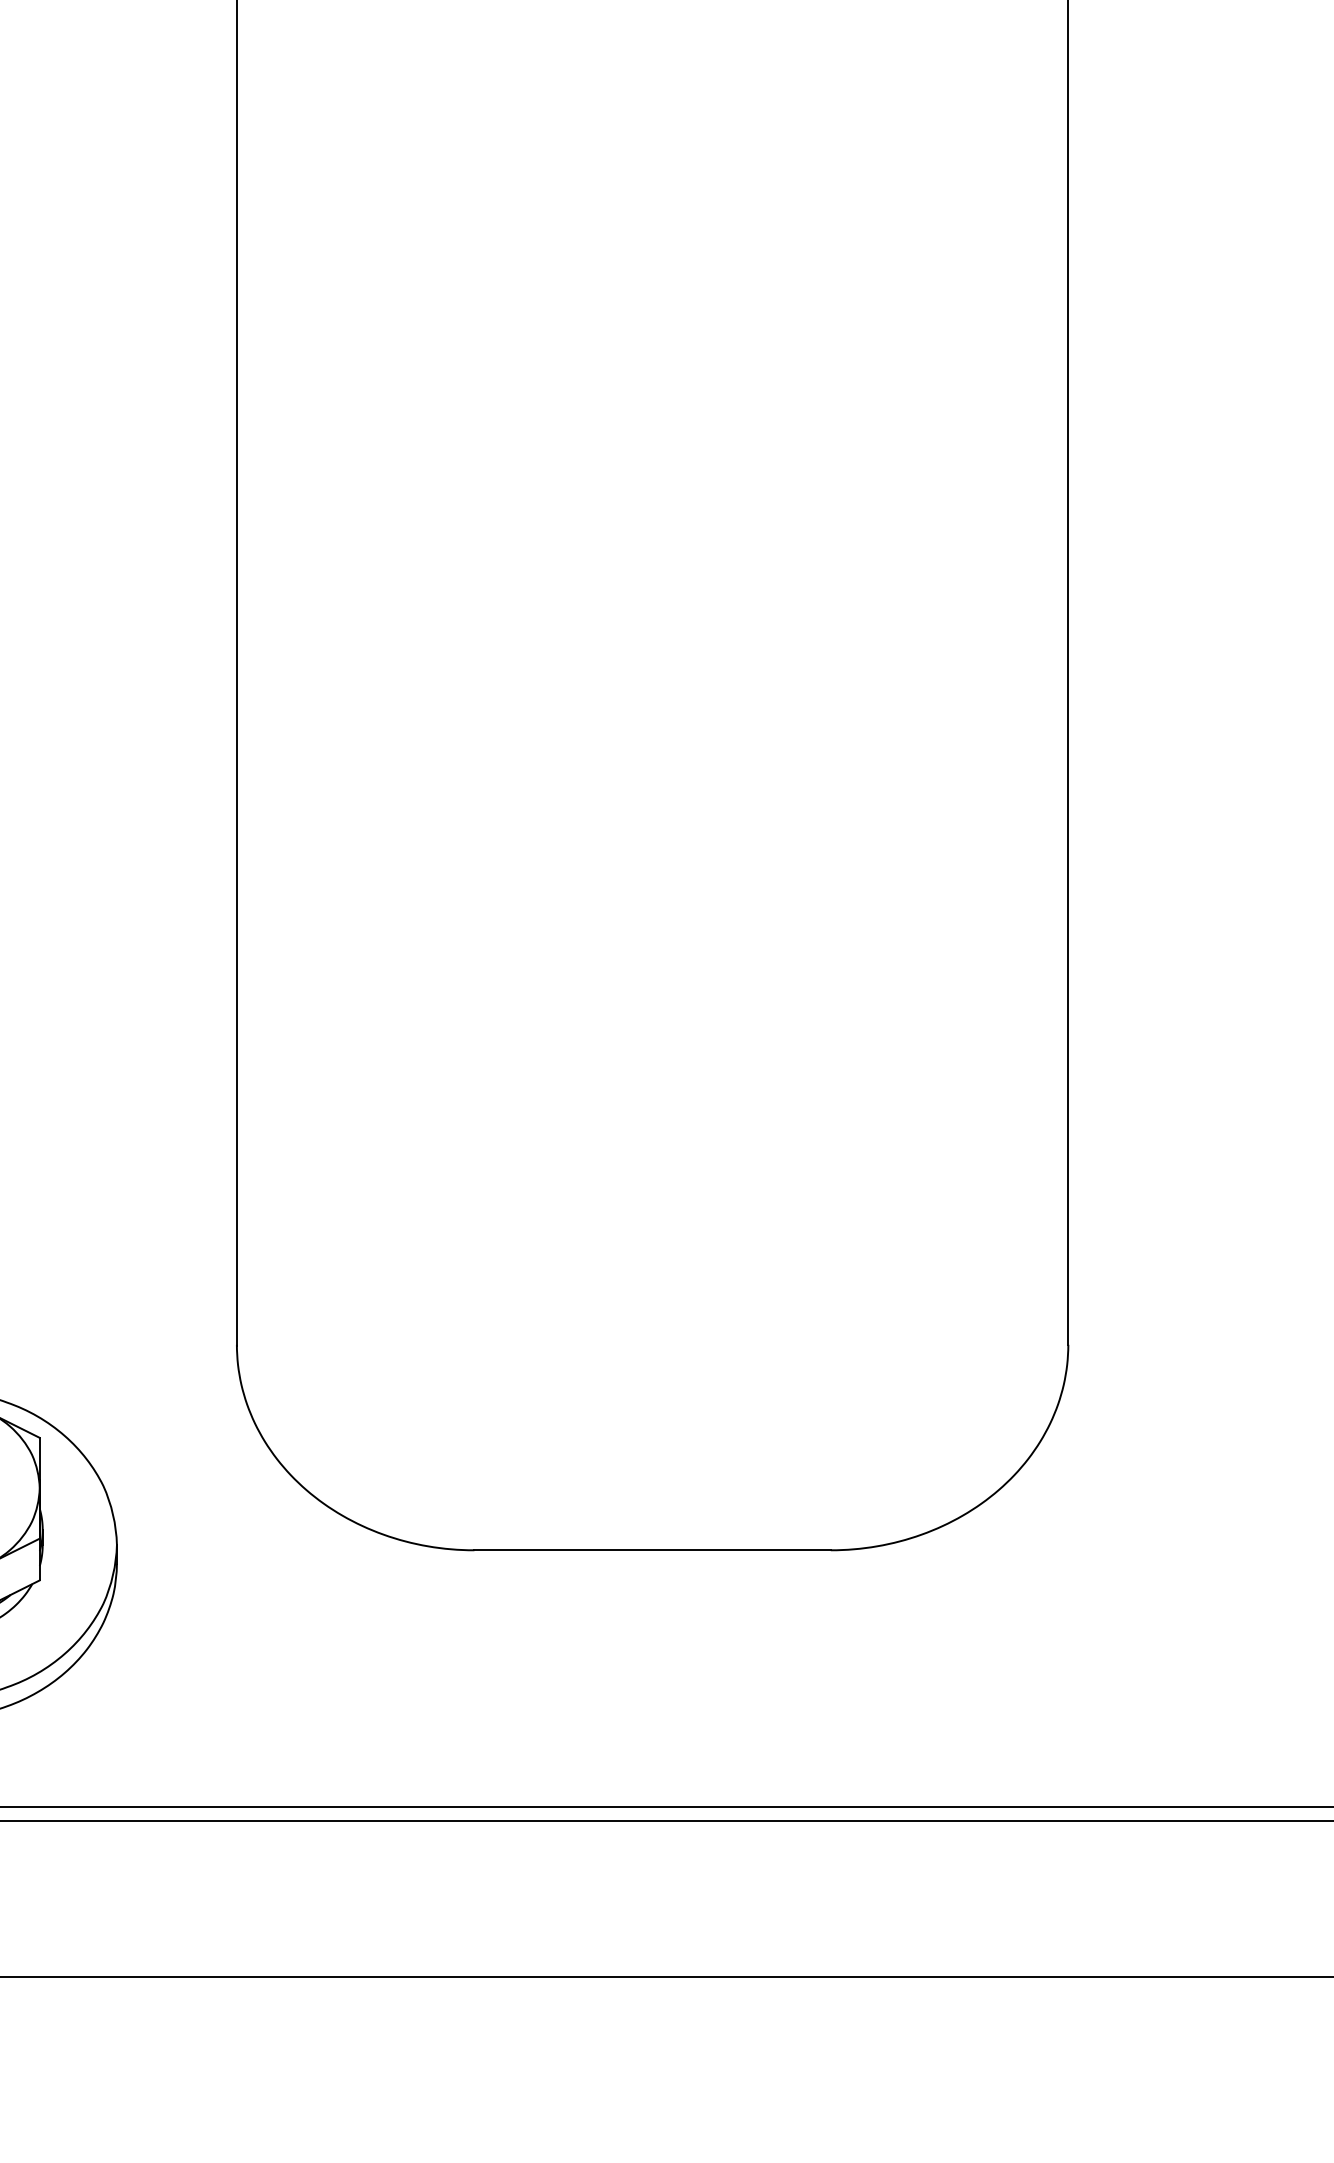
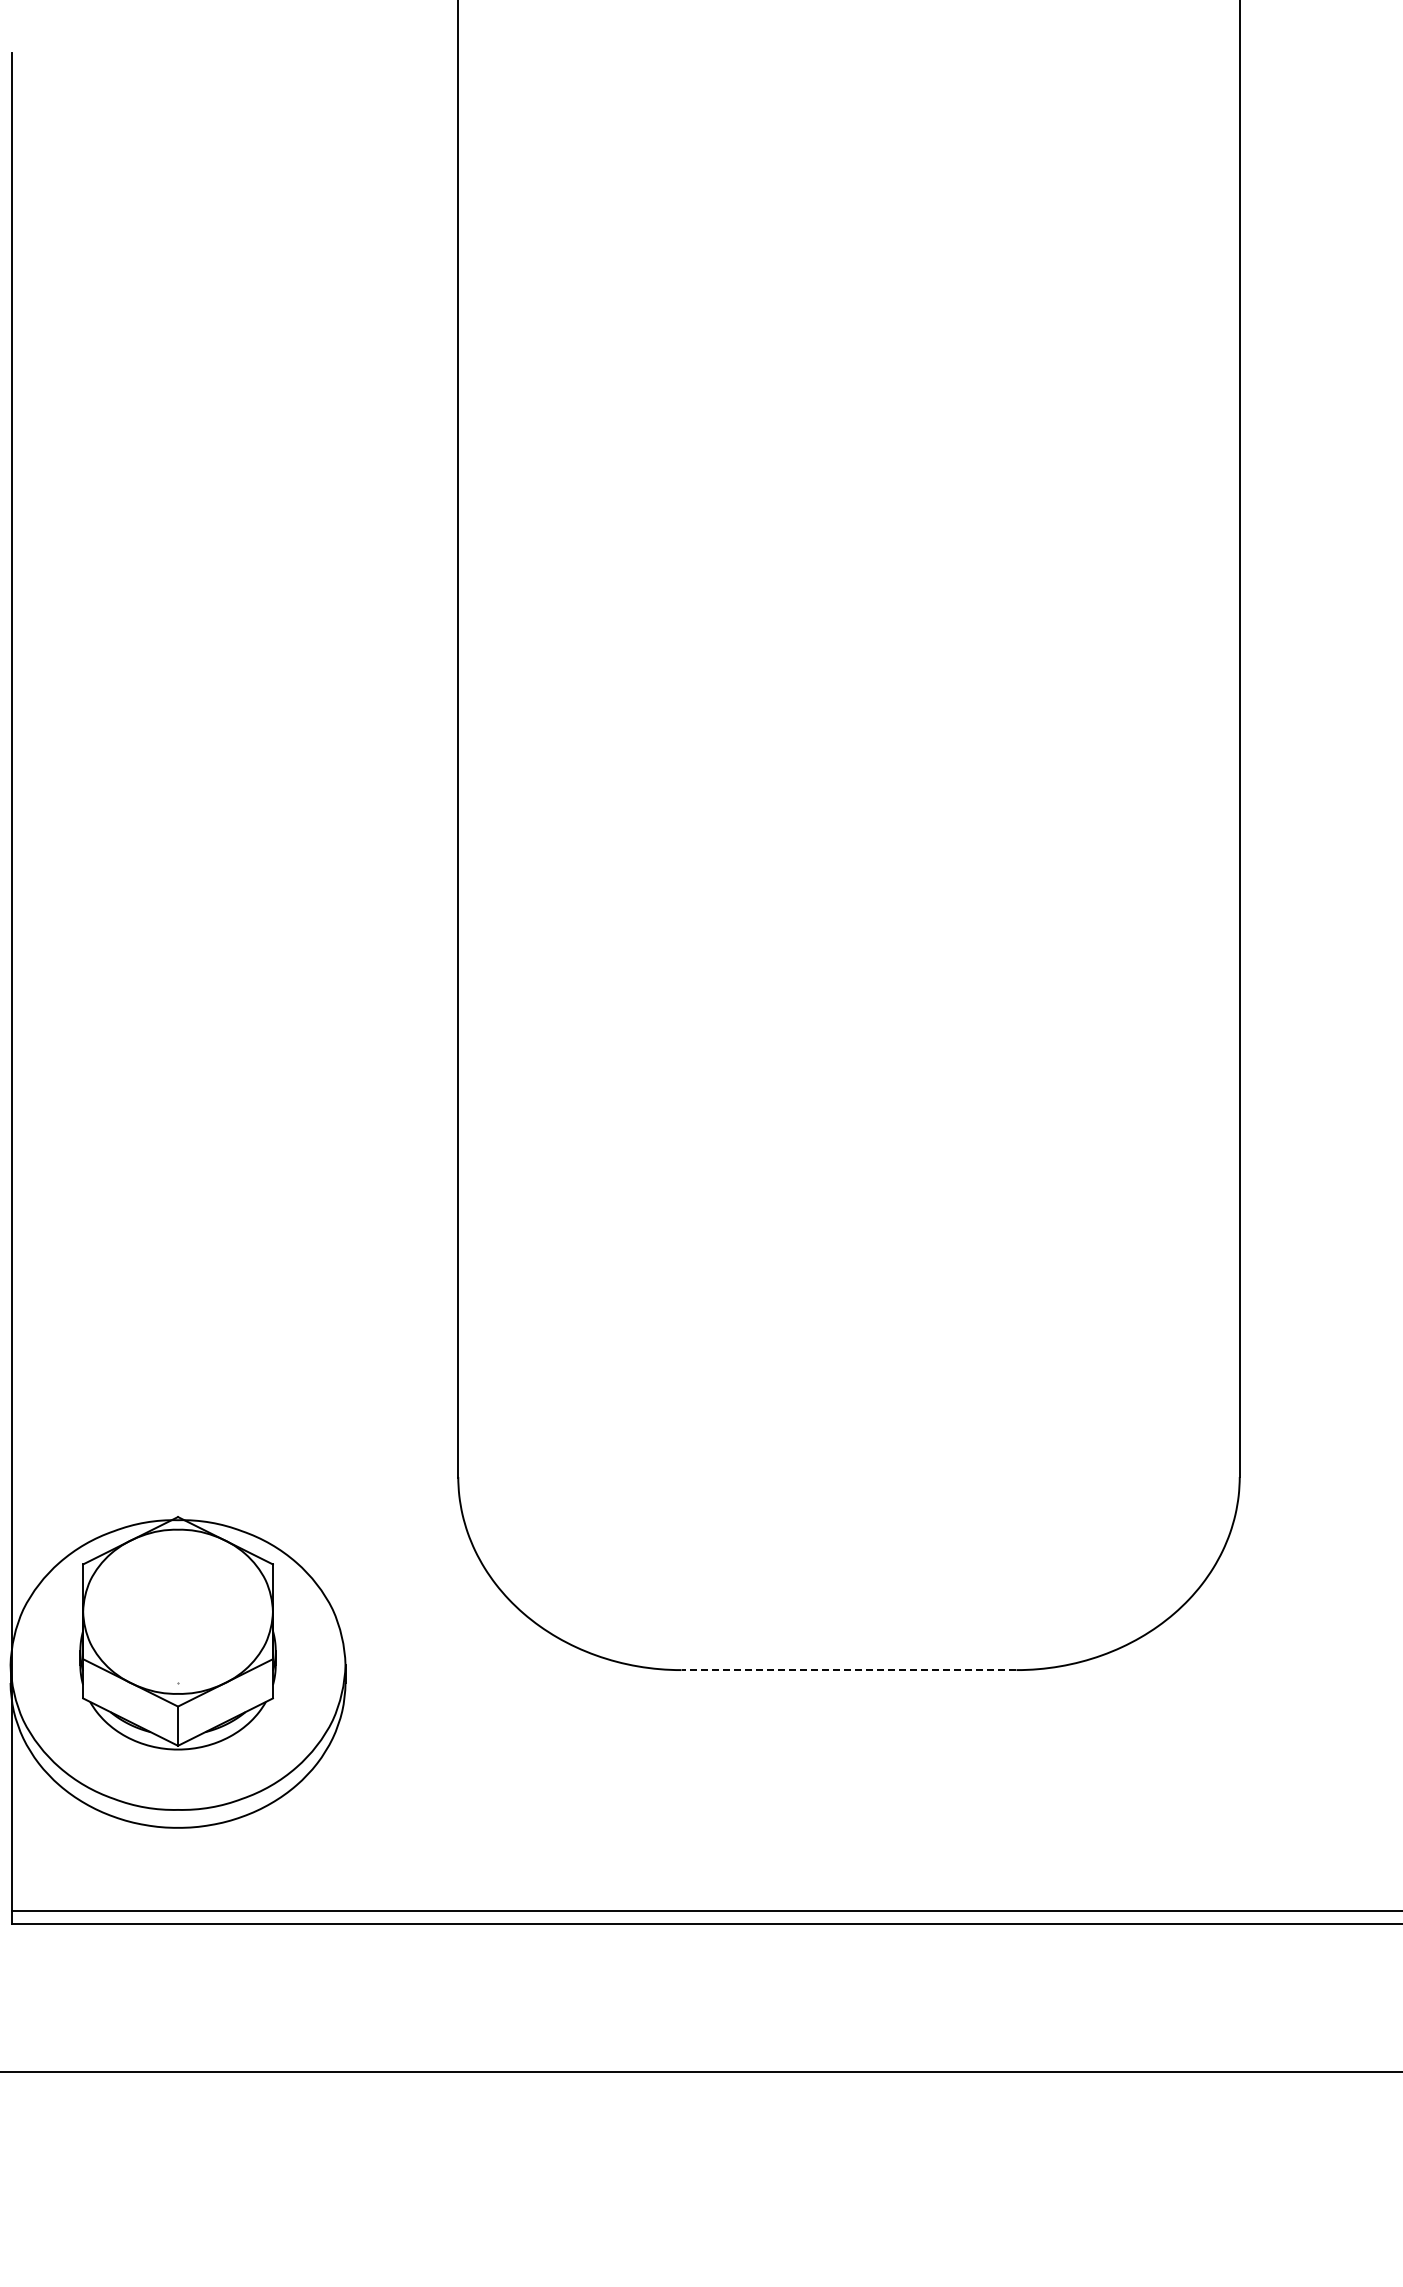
line: (652, 1550) -> (848, 1670), solid -> dashed

